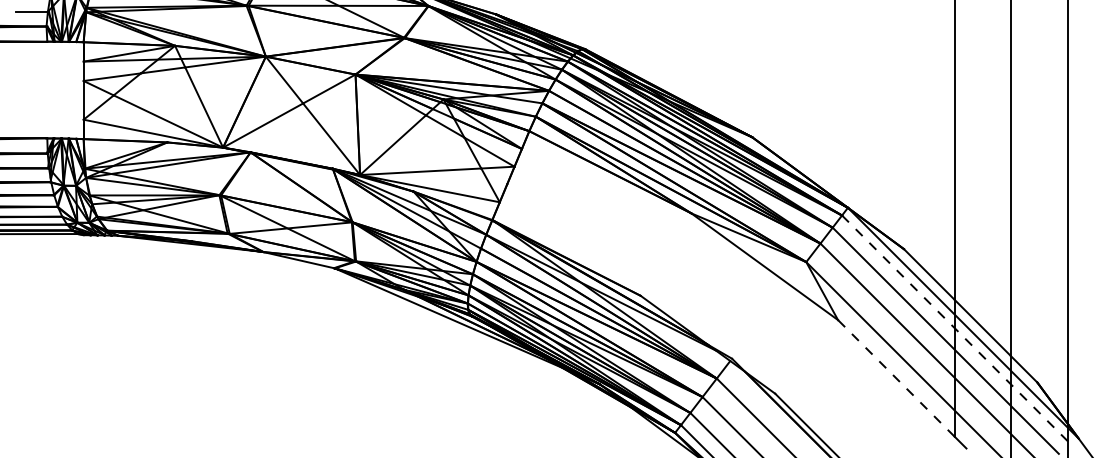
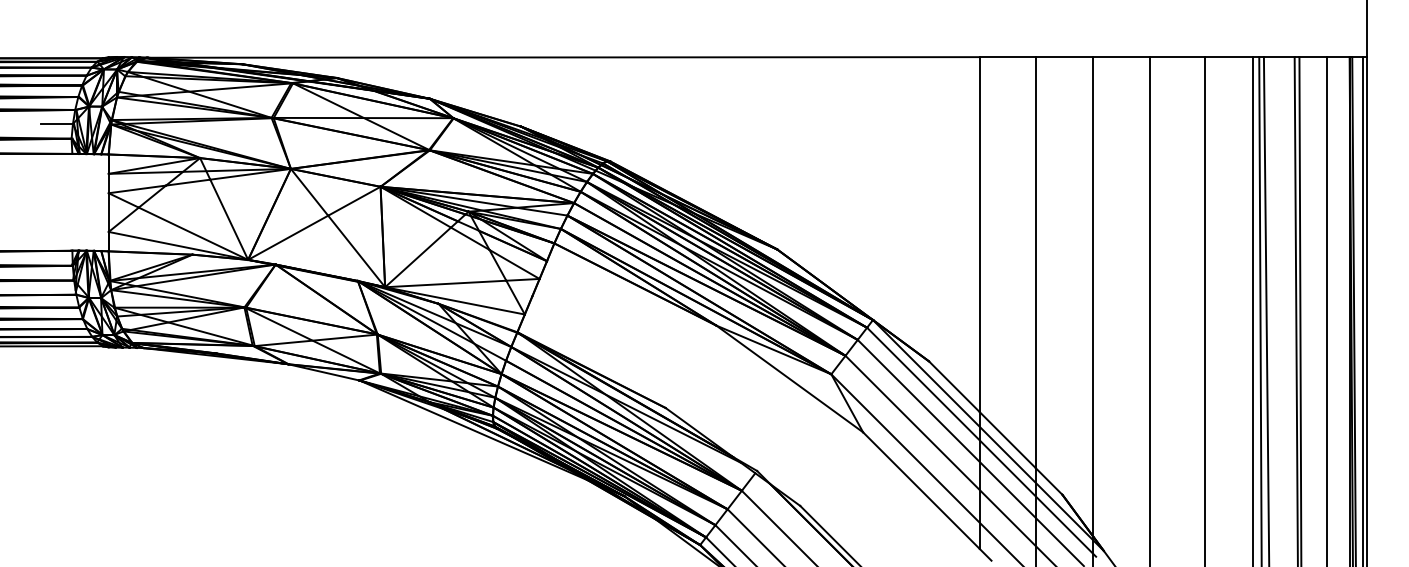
line: (956, 330) -> (981, 442), dashed -> solid
line: (896, 378) -> (921, 490), dashed -> solid

